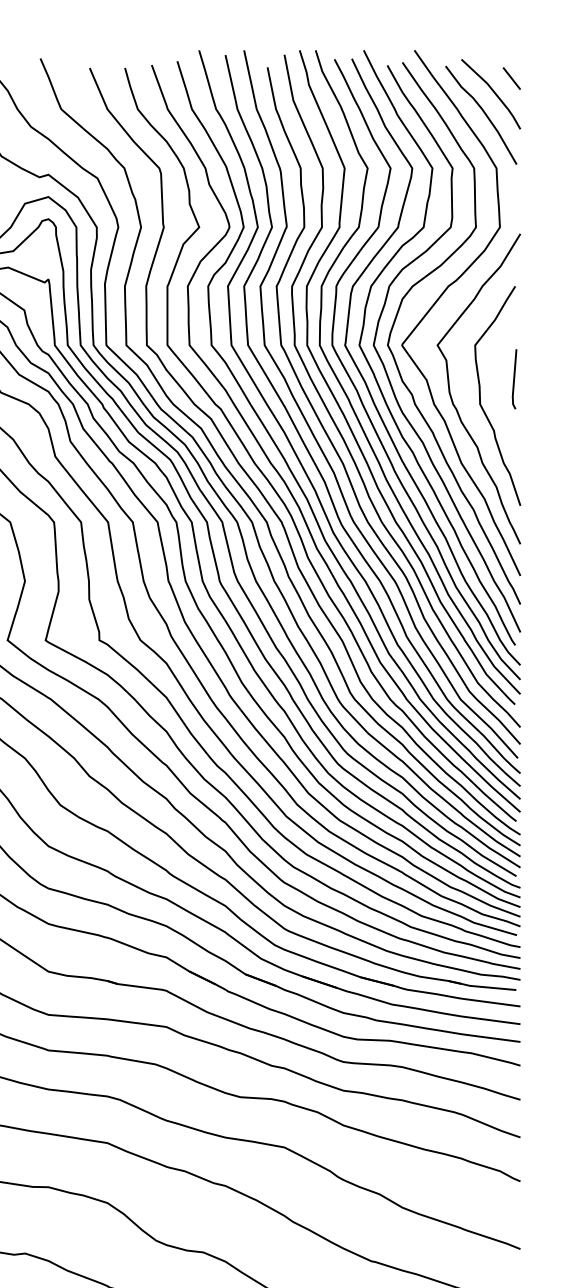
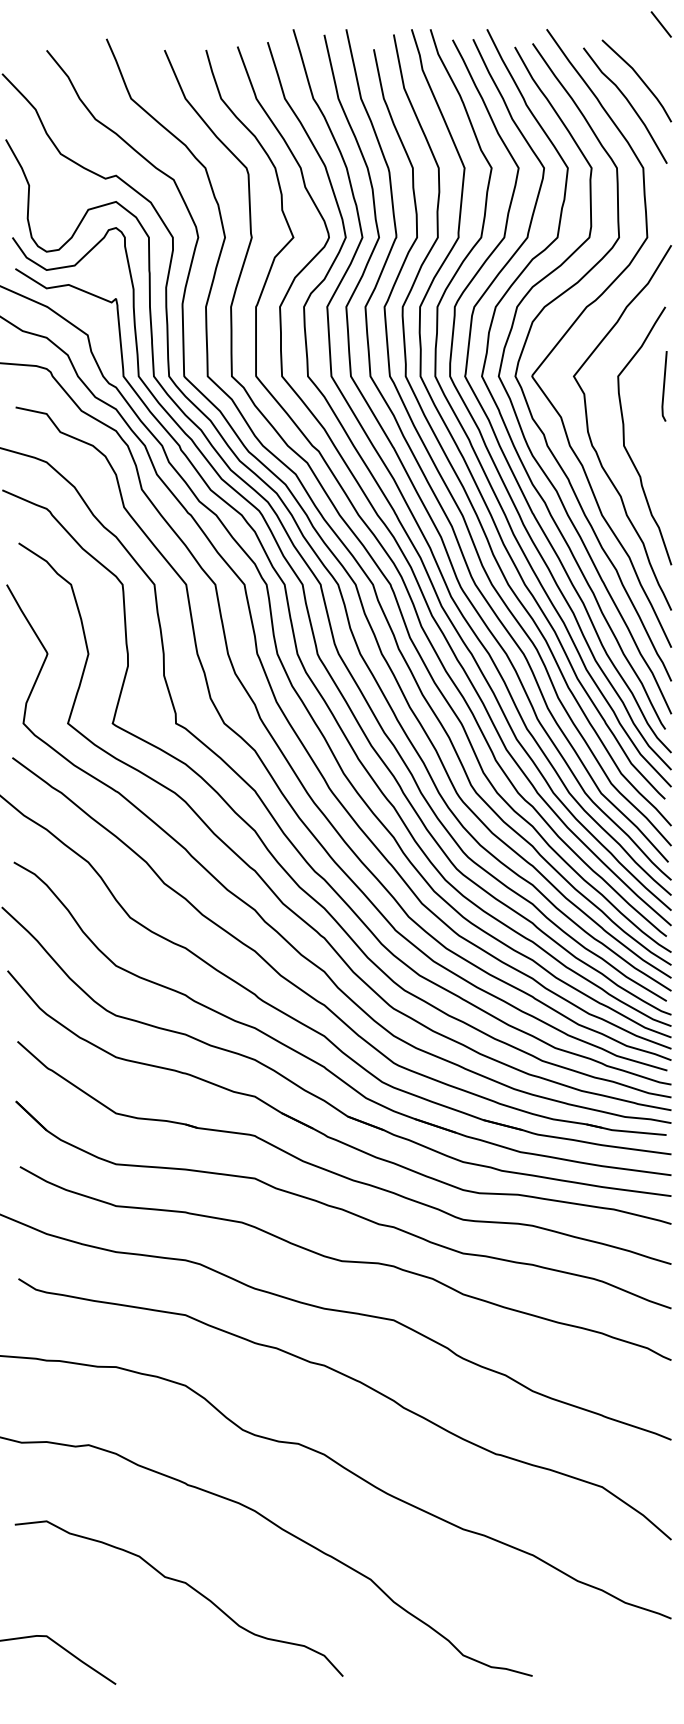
line: (511, 78) -> (660, 24), moved
line: (514, 379) -> (664, 386), moved

